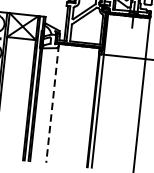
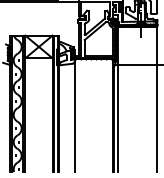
line: (52, 104) -> (74, 116), dashed -> solid

